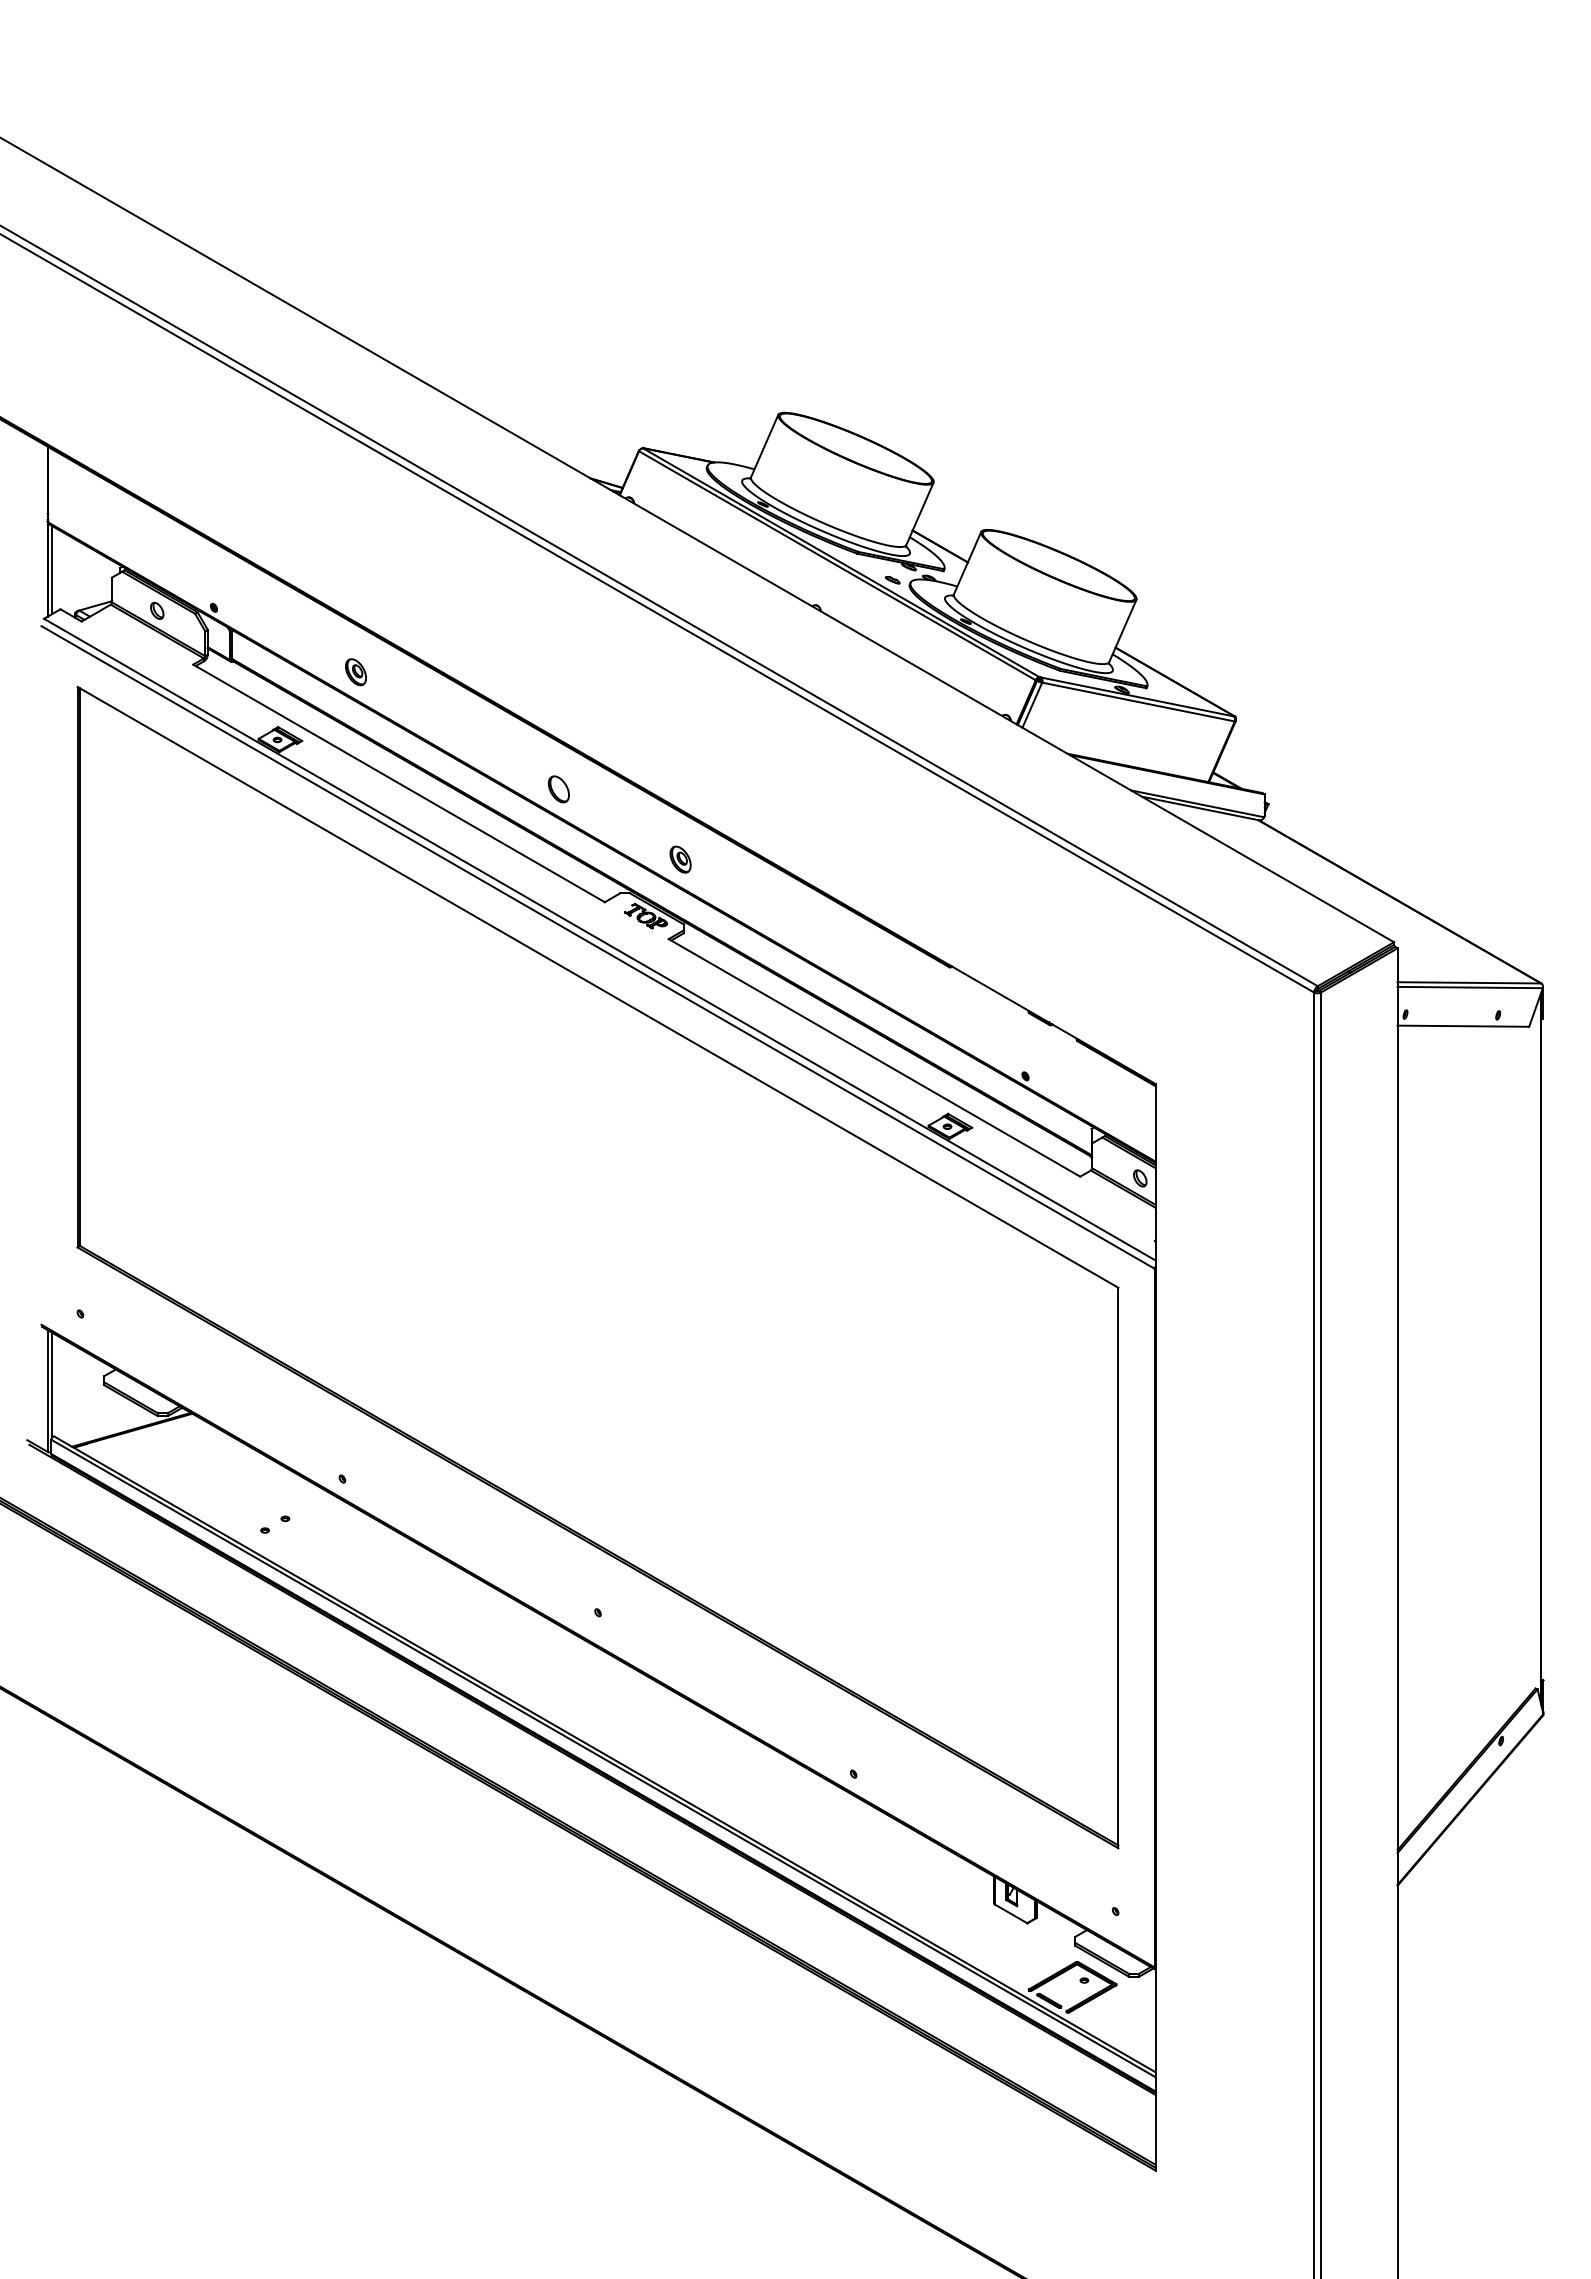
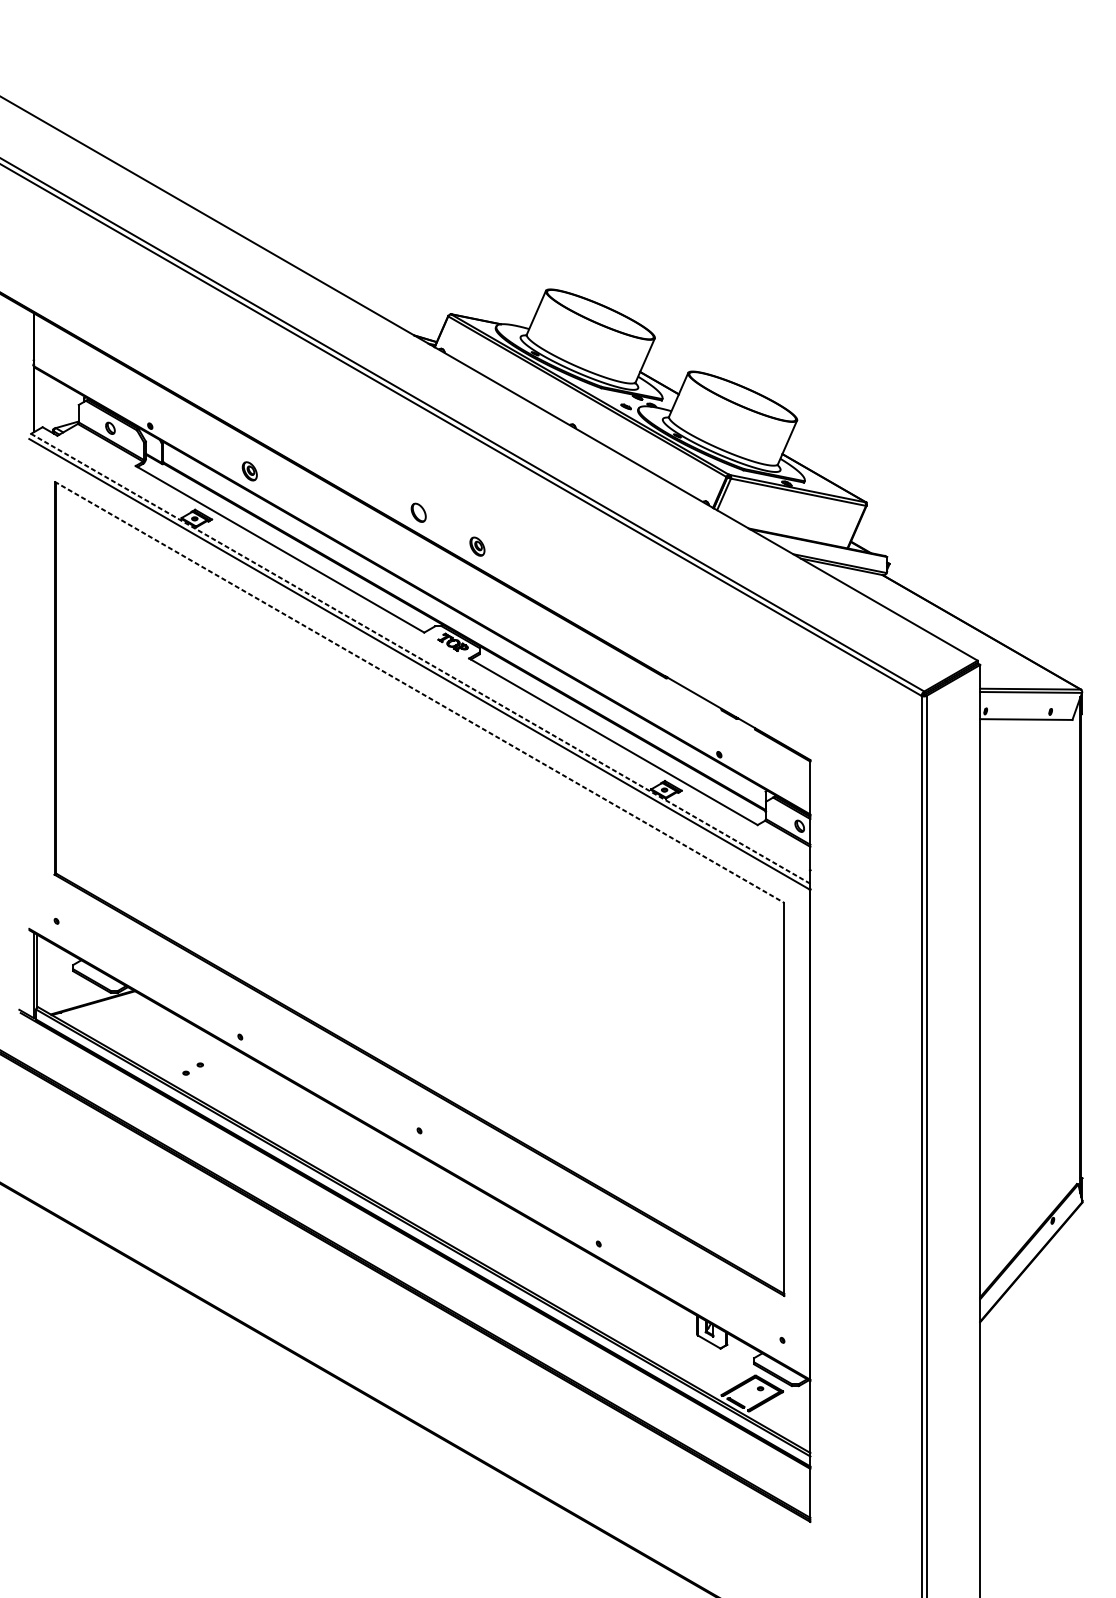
line: (52, 569) -> (37, 399), removed
part: (558, 789) -> (418, 512), moved
part: (680, 859) -> (477, 546), moved
line: (599, 939) -> (420, 658), solid -> dashed
line: (598, 987) -> (419, 692), solid -> dashed

